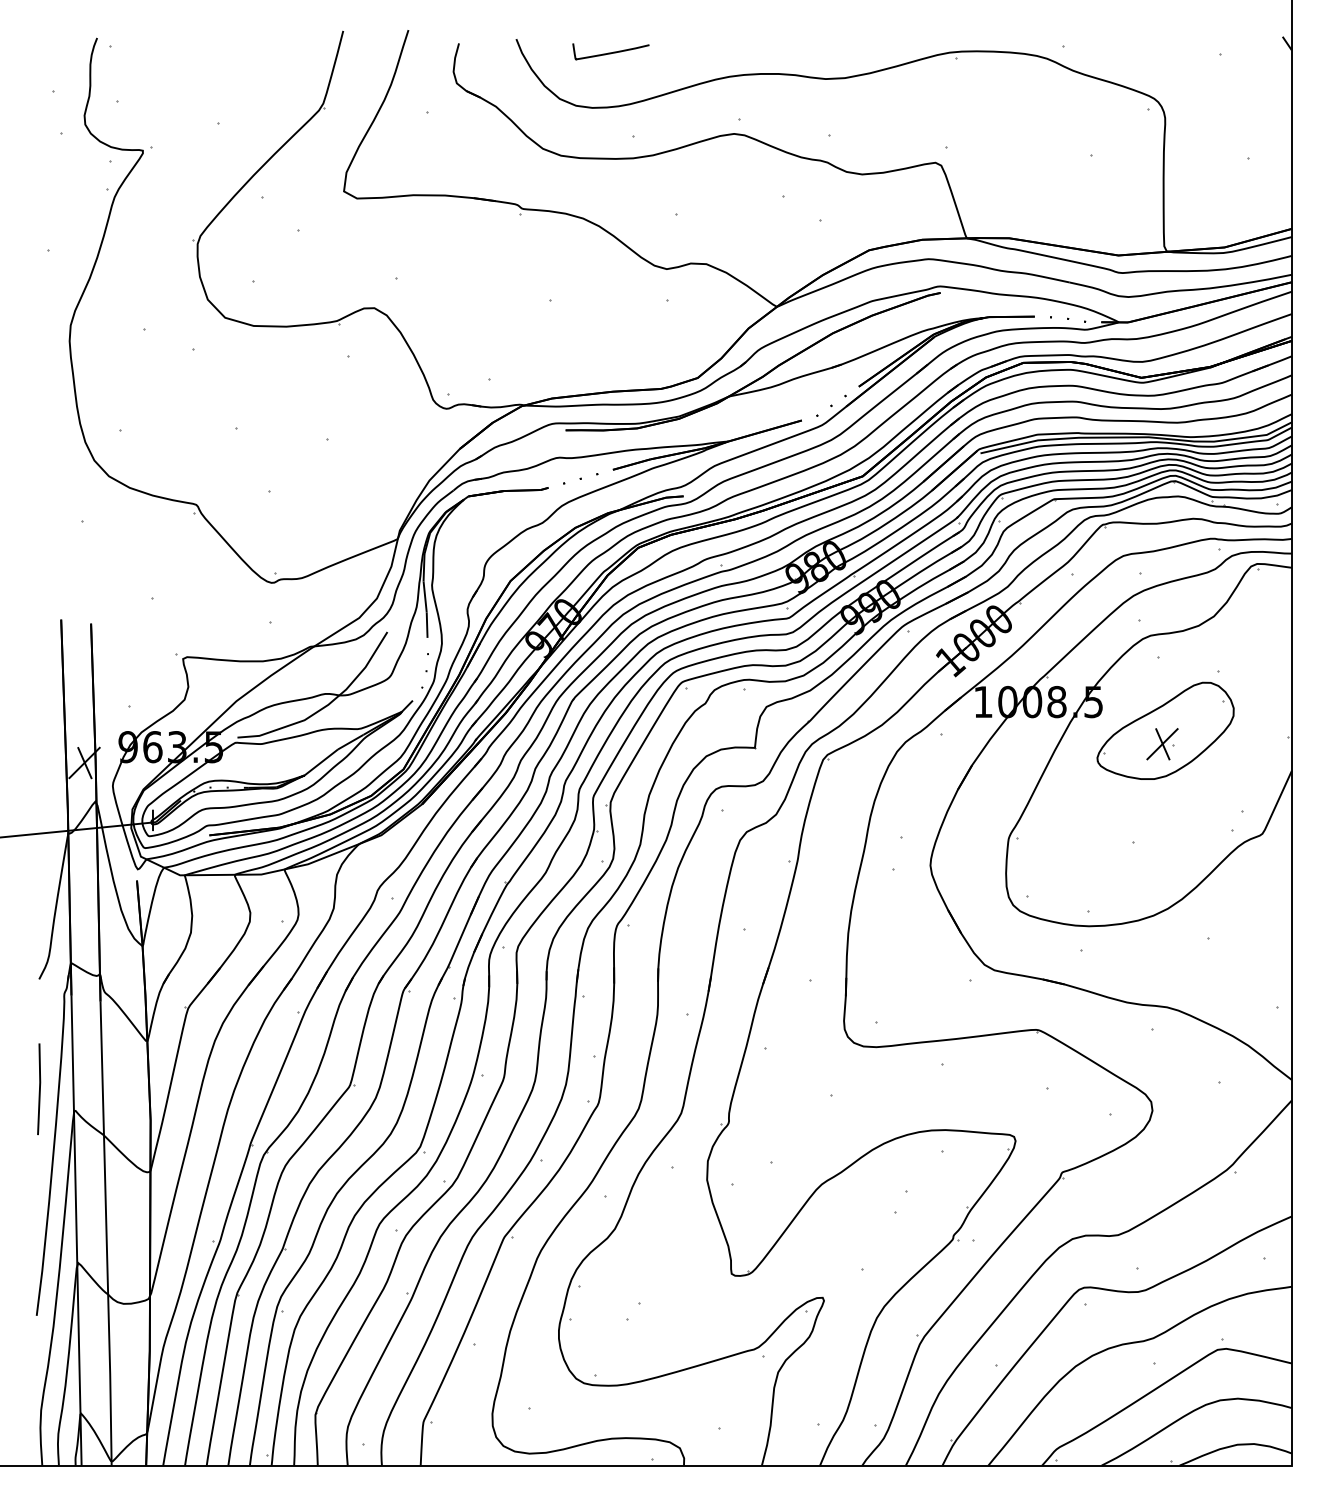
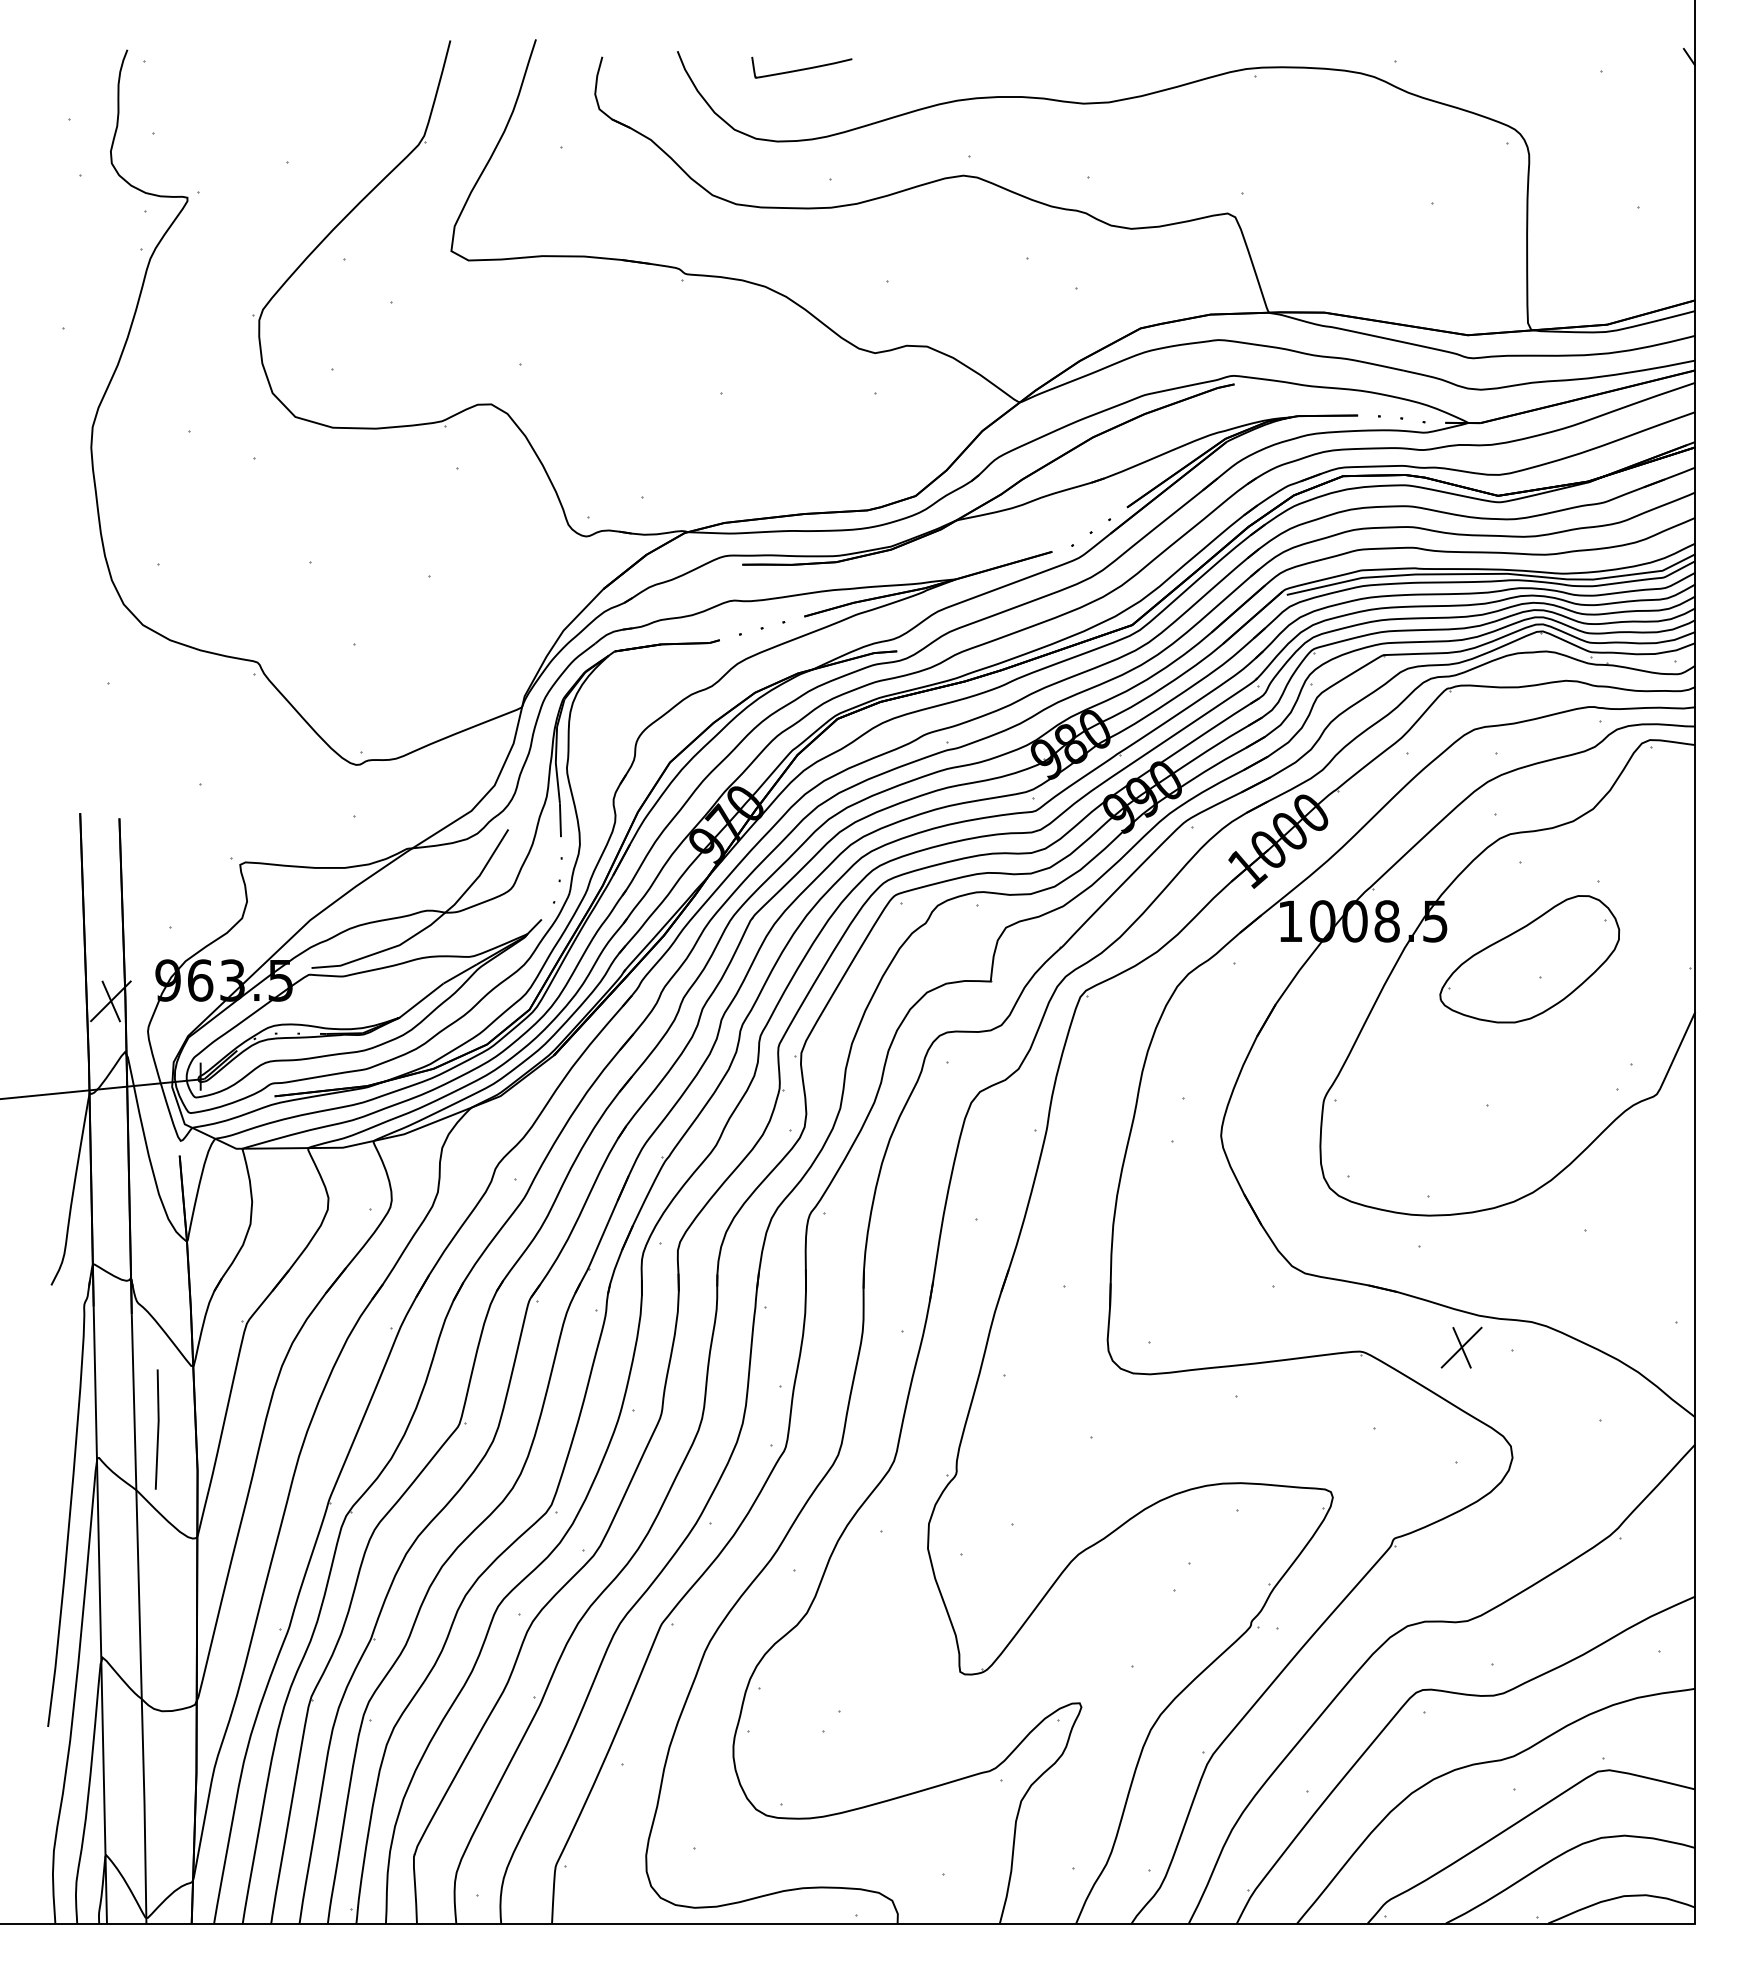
part: (1162, 744) -> (1461, 1347), moved
line: (39, 1089) -> (157, 1429), moved

